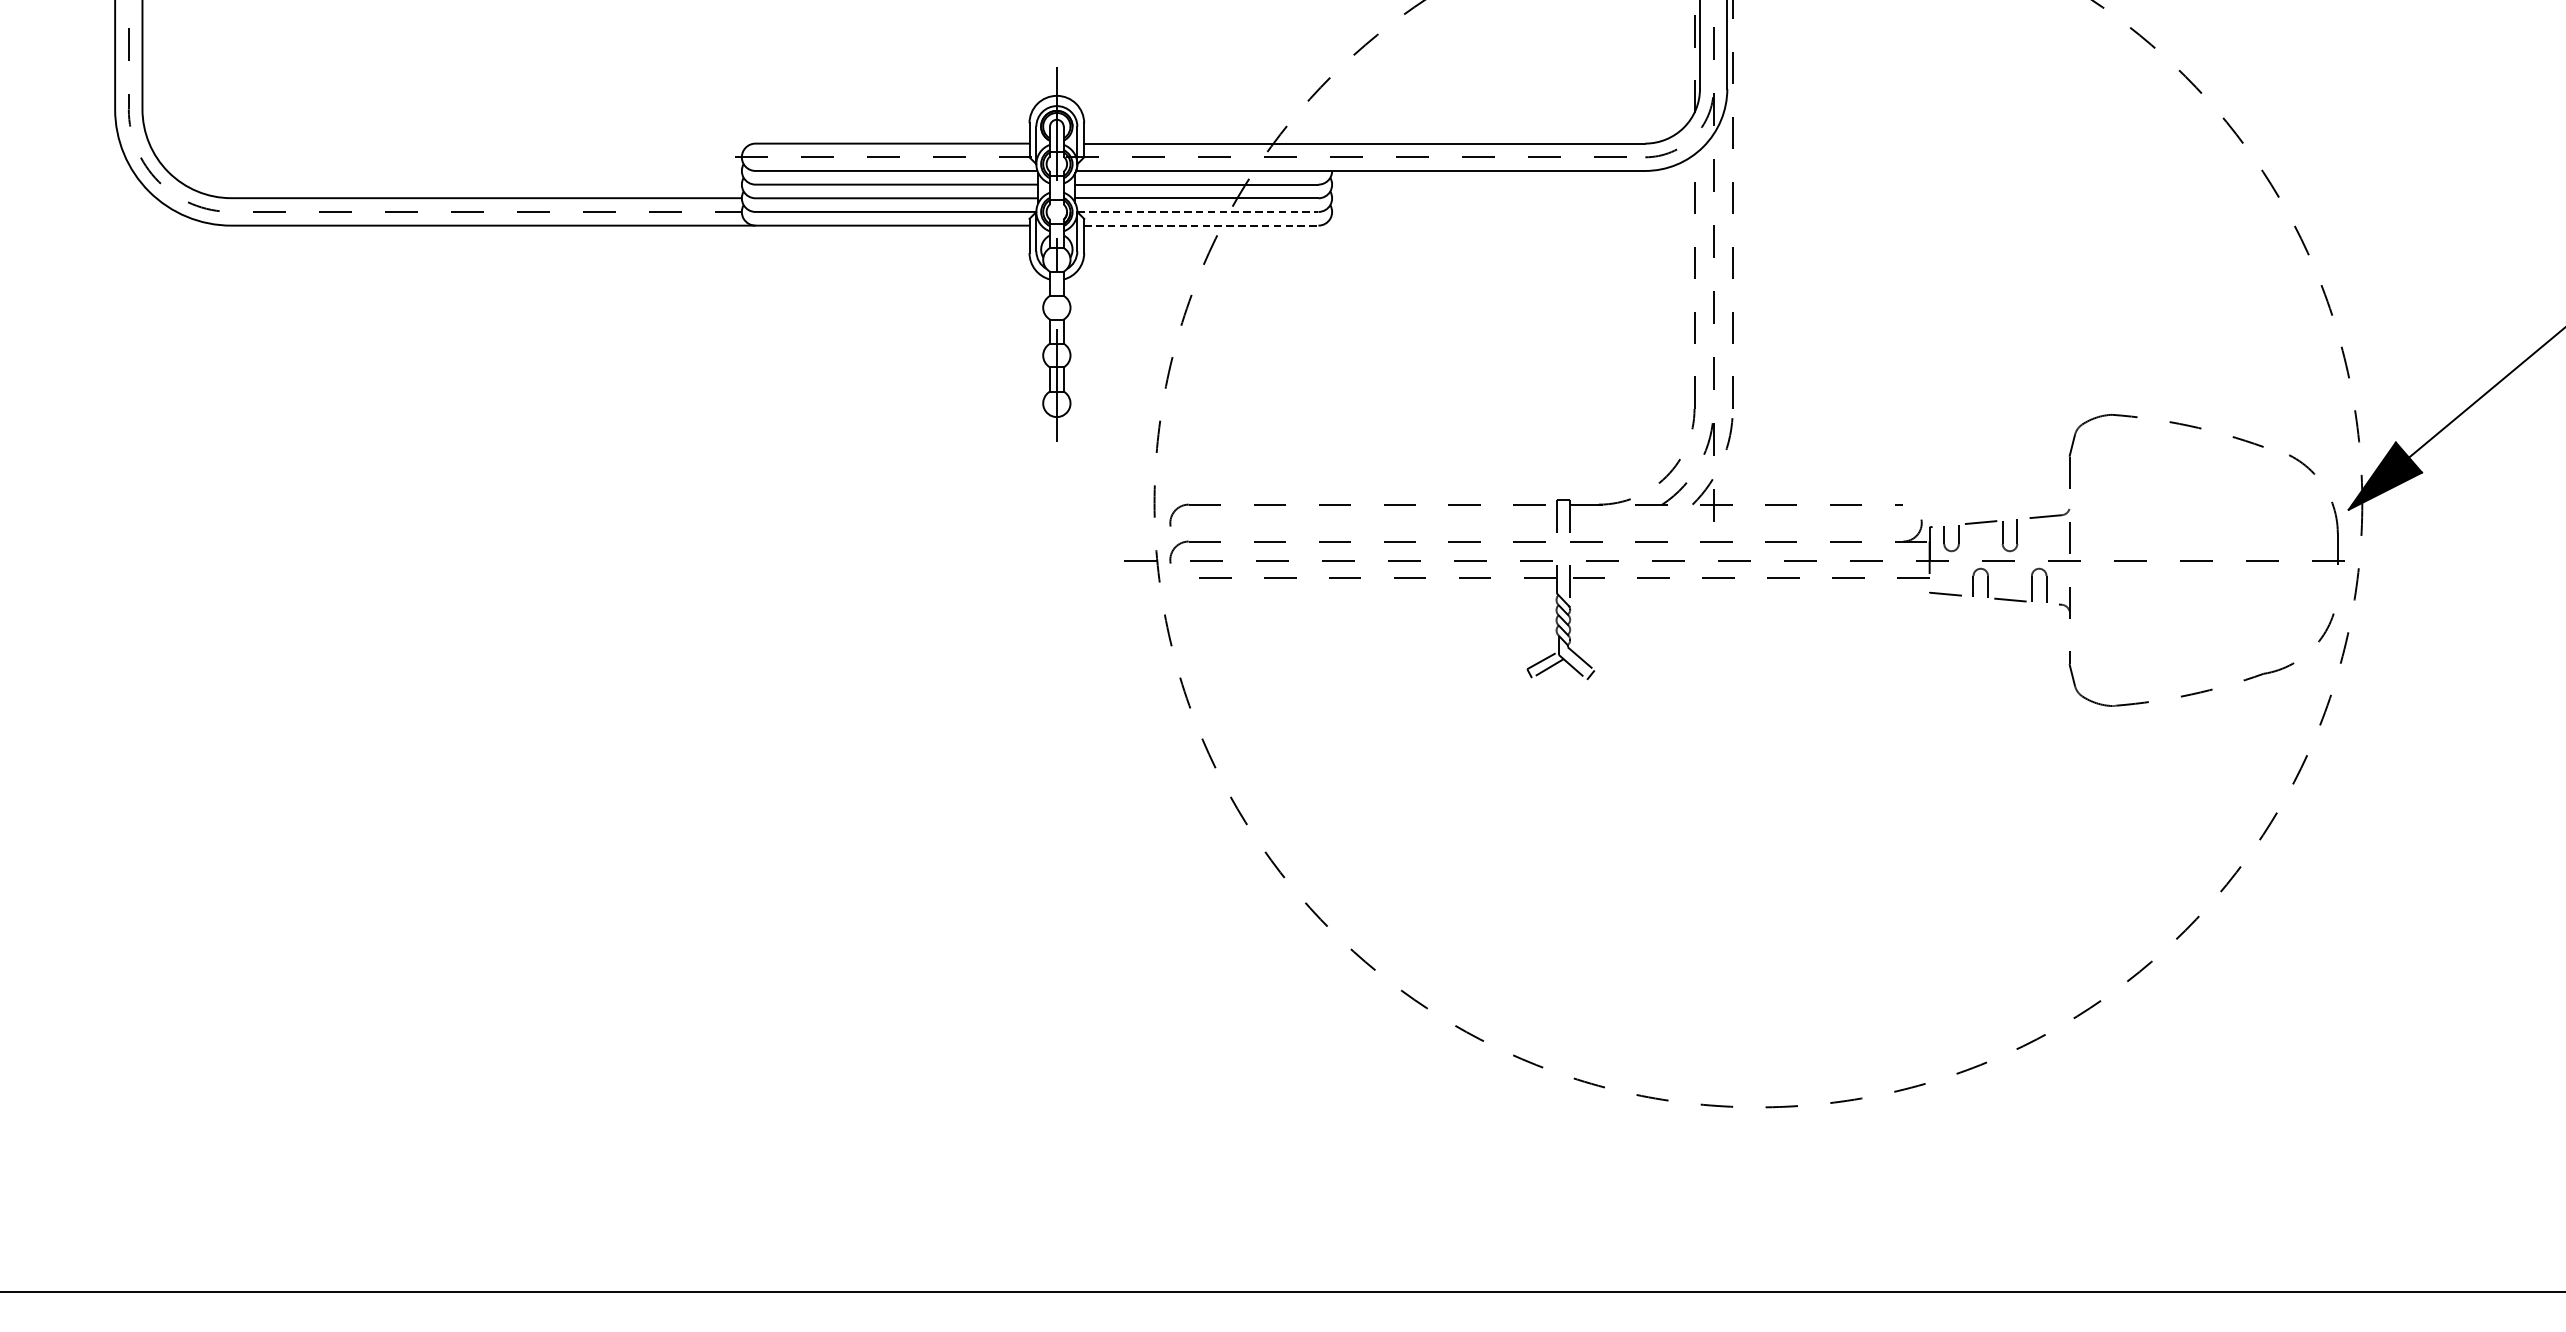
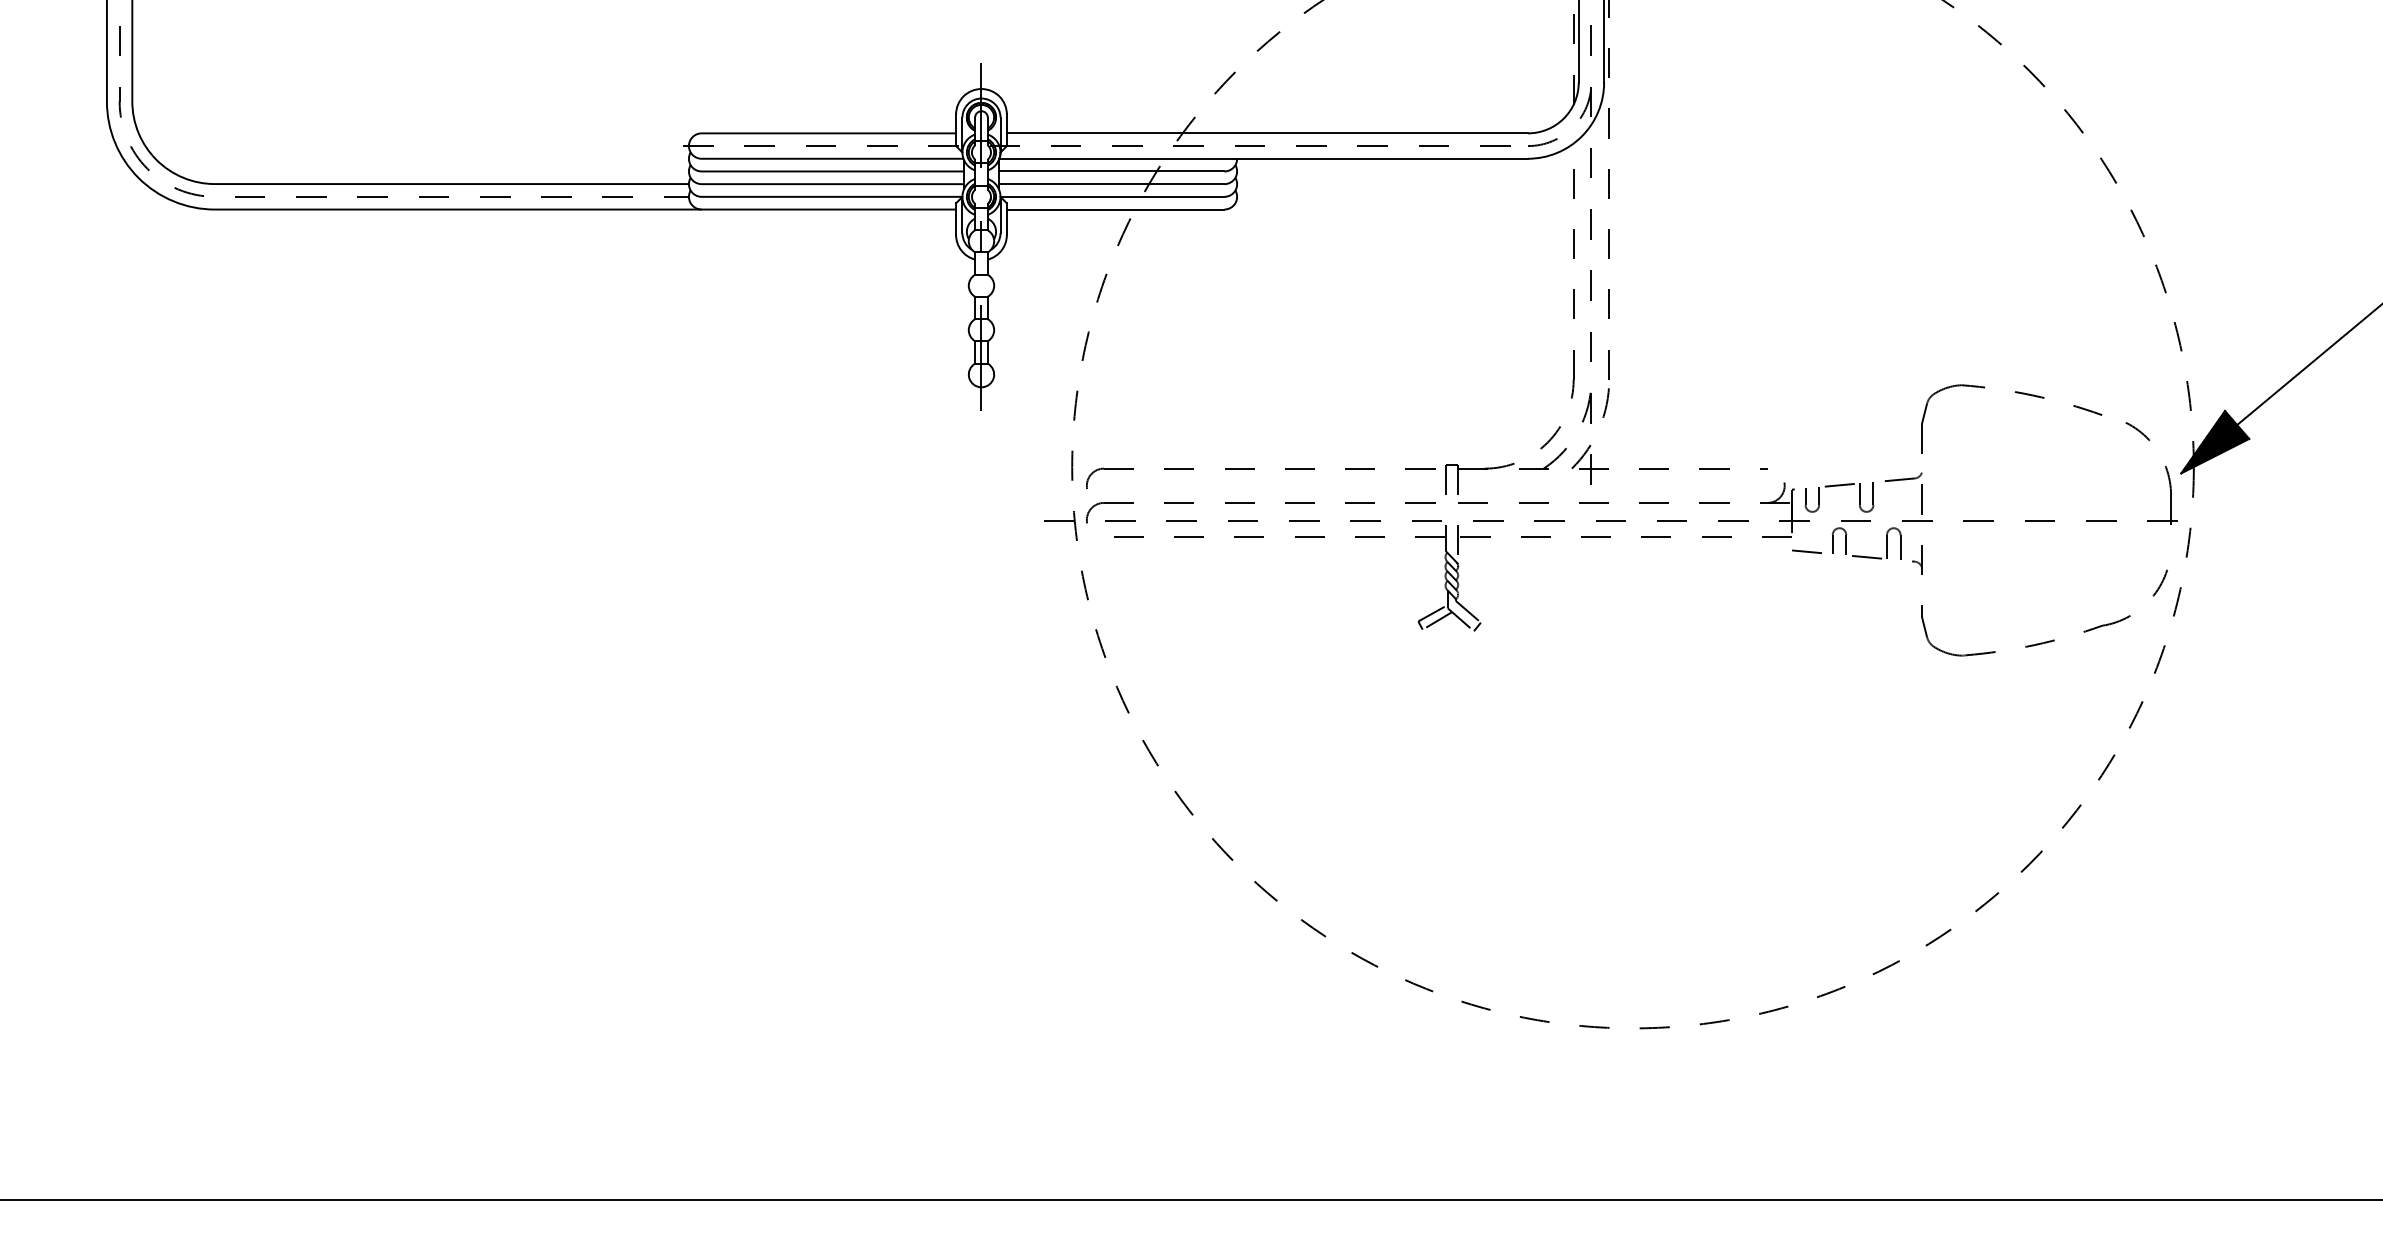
line: (1197, 211) -> (1112, 196), dashed -> solid
line: (1201, 225) -> (1115, 209), dashed -> solid

